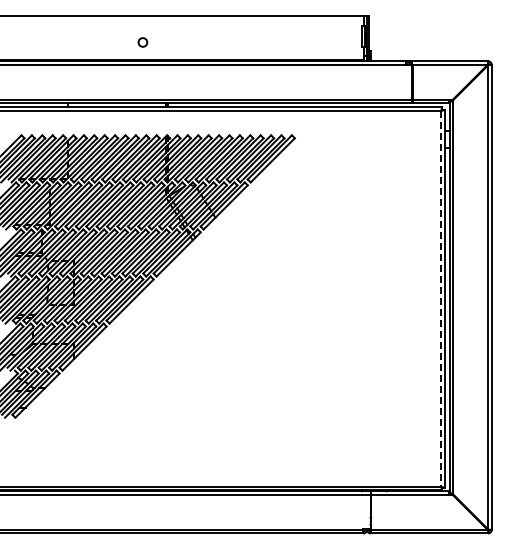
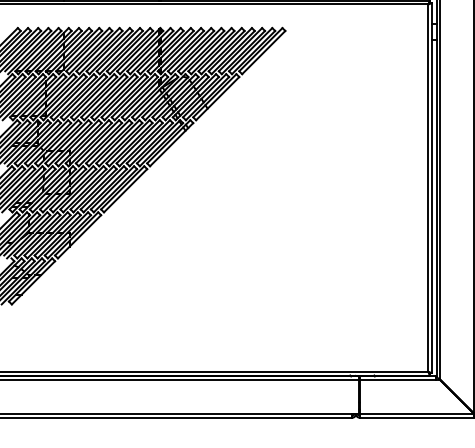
line: (440, 298) -> (427, 187), dashed -> solid

